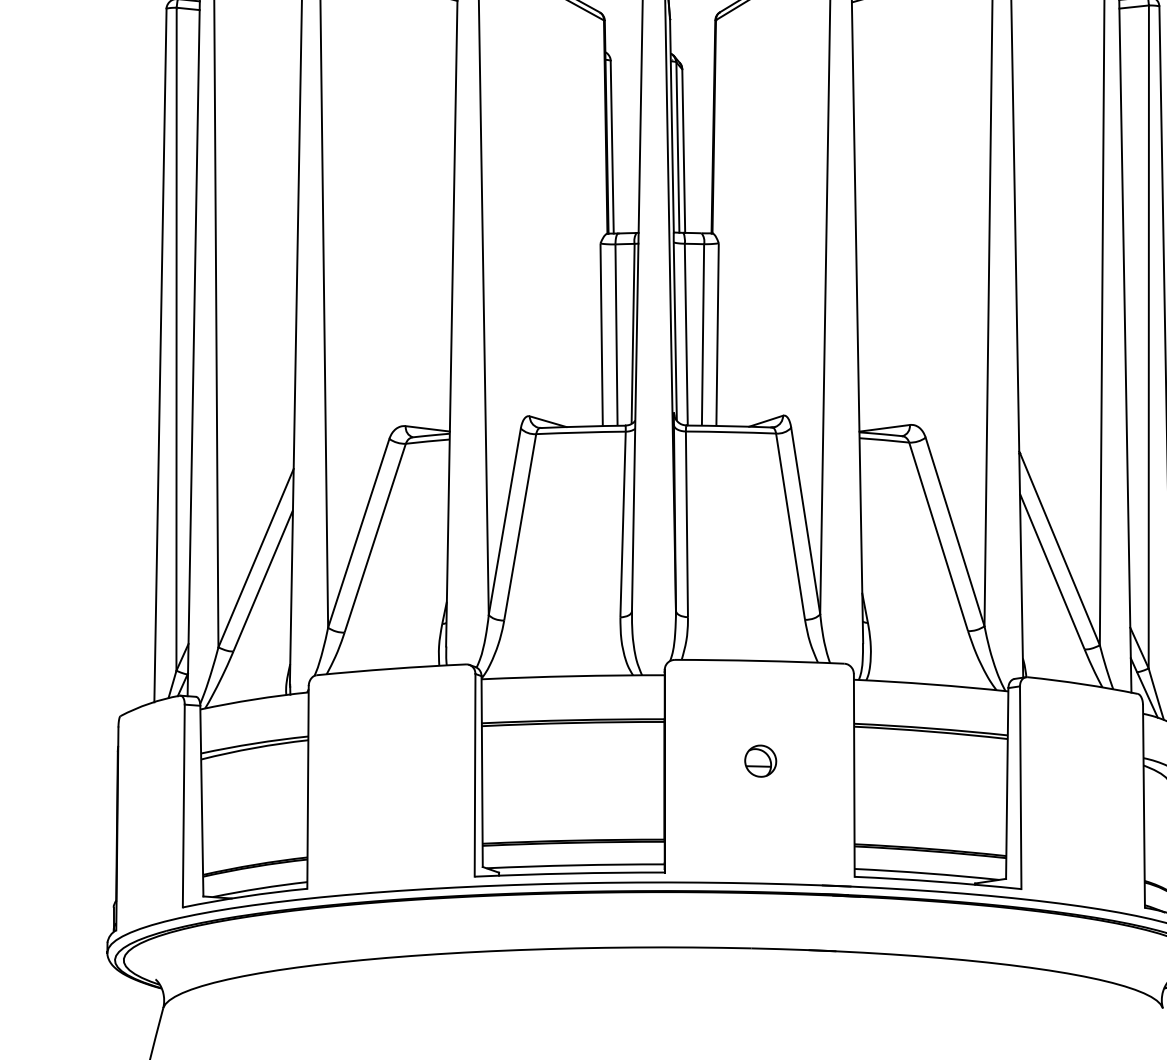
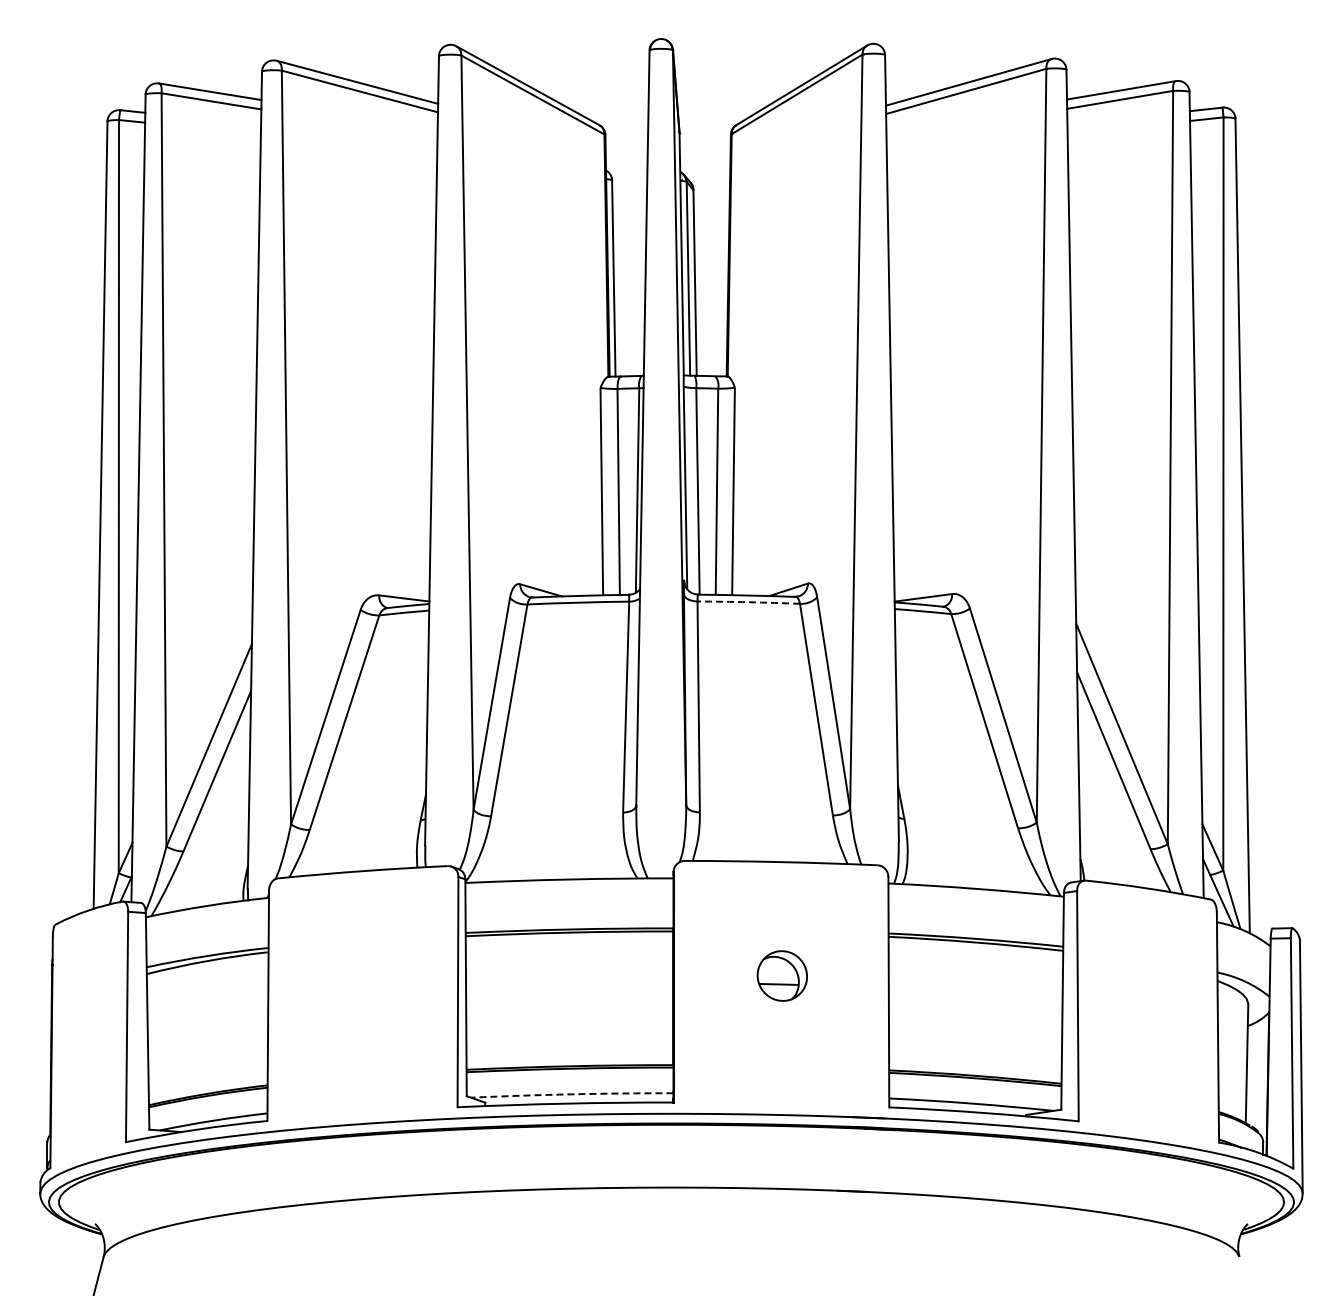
arc: (730, 432) -> (748, 602), solid -> dashed
part: (760, 760) -> (782, 975), size x1.4
arc: (575, 865) -> (572, 1094), solid -> dashed

